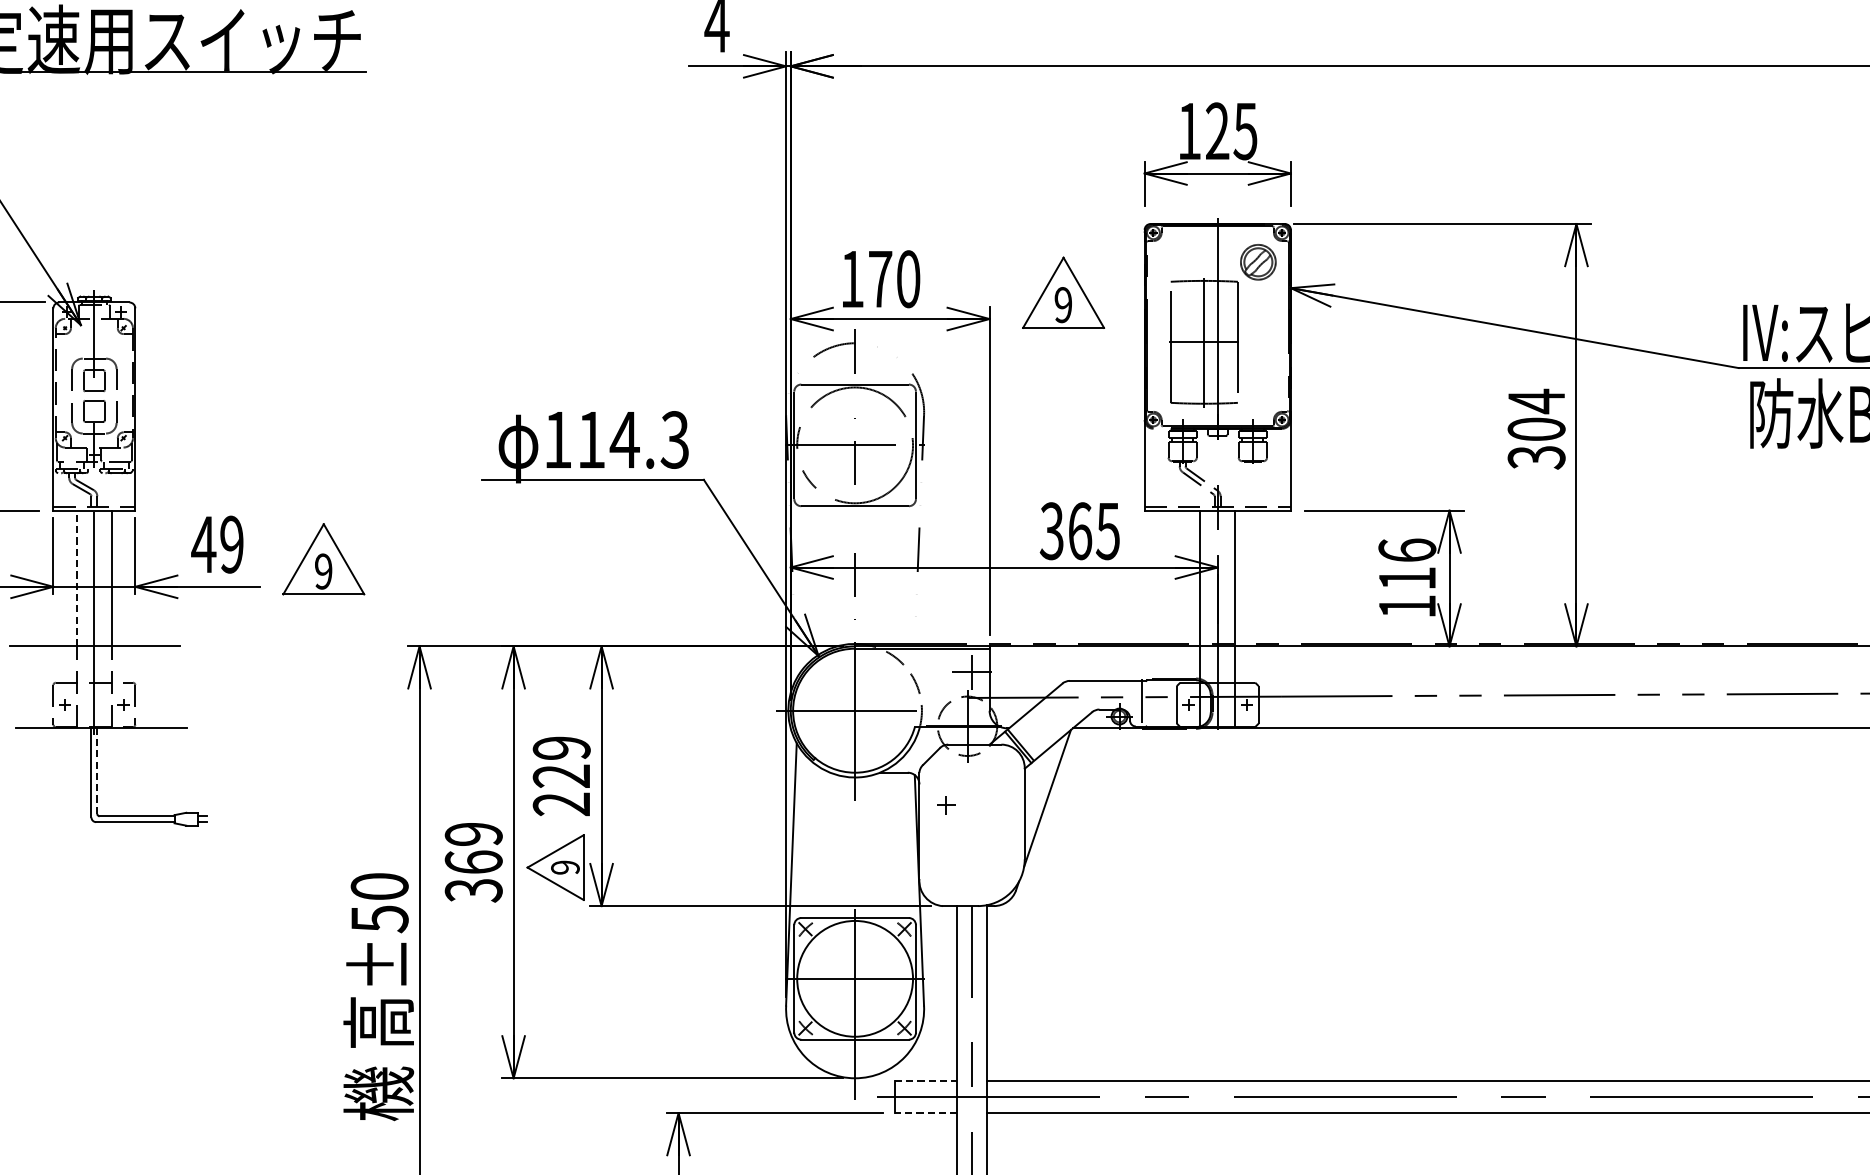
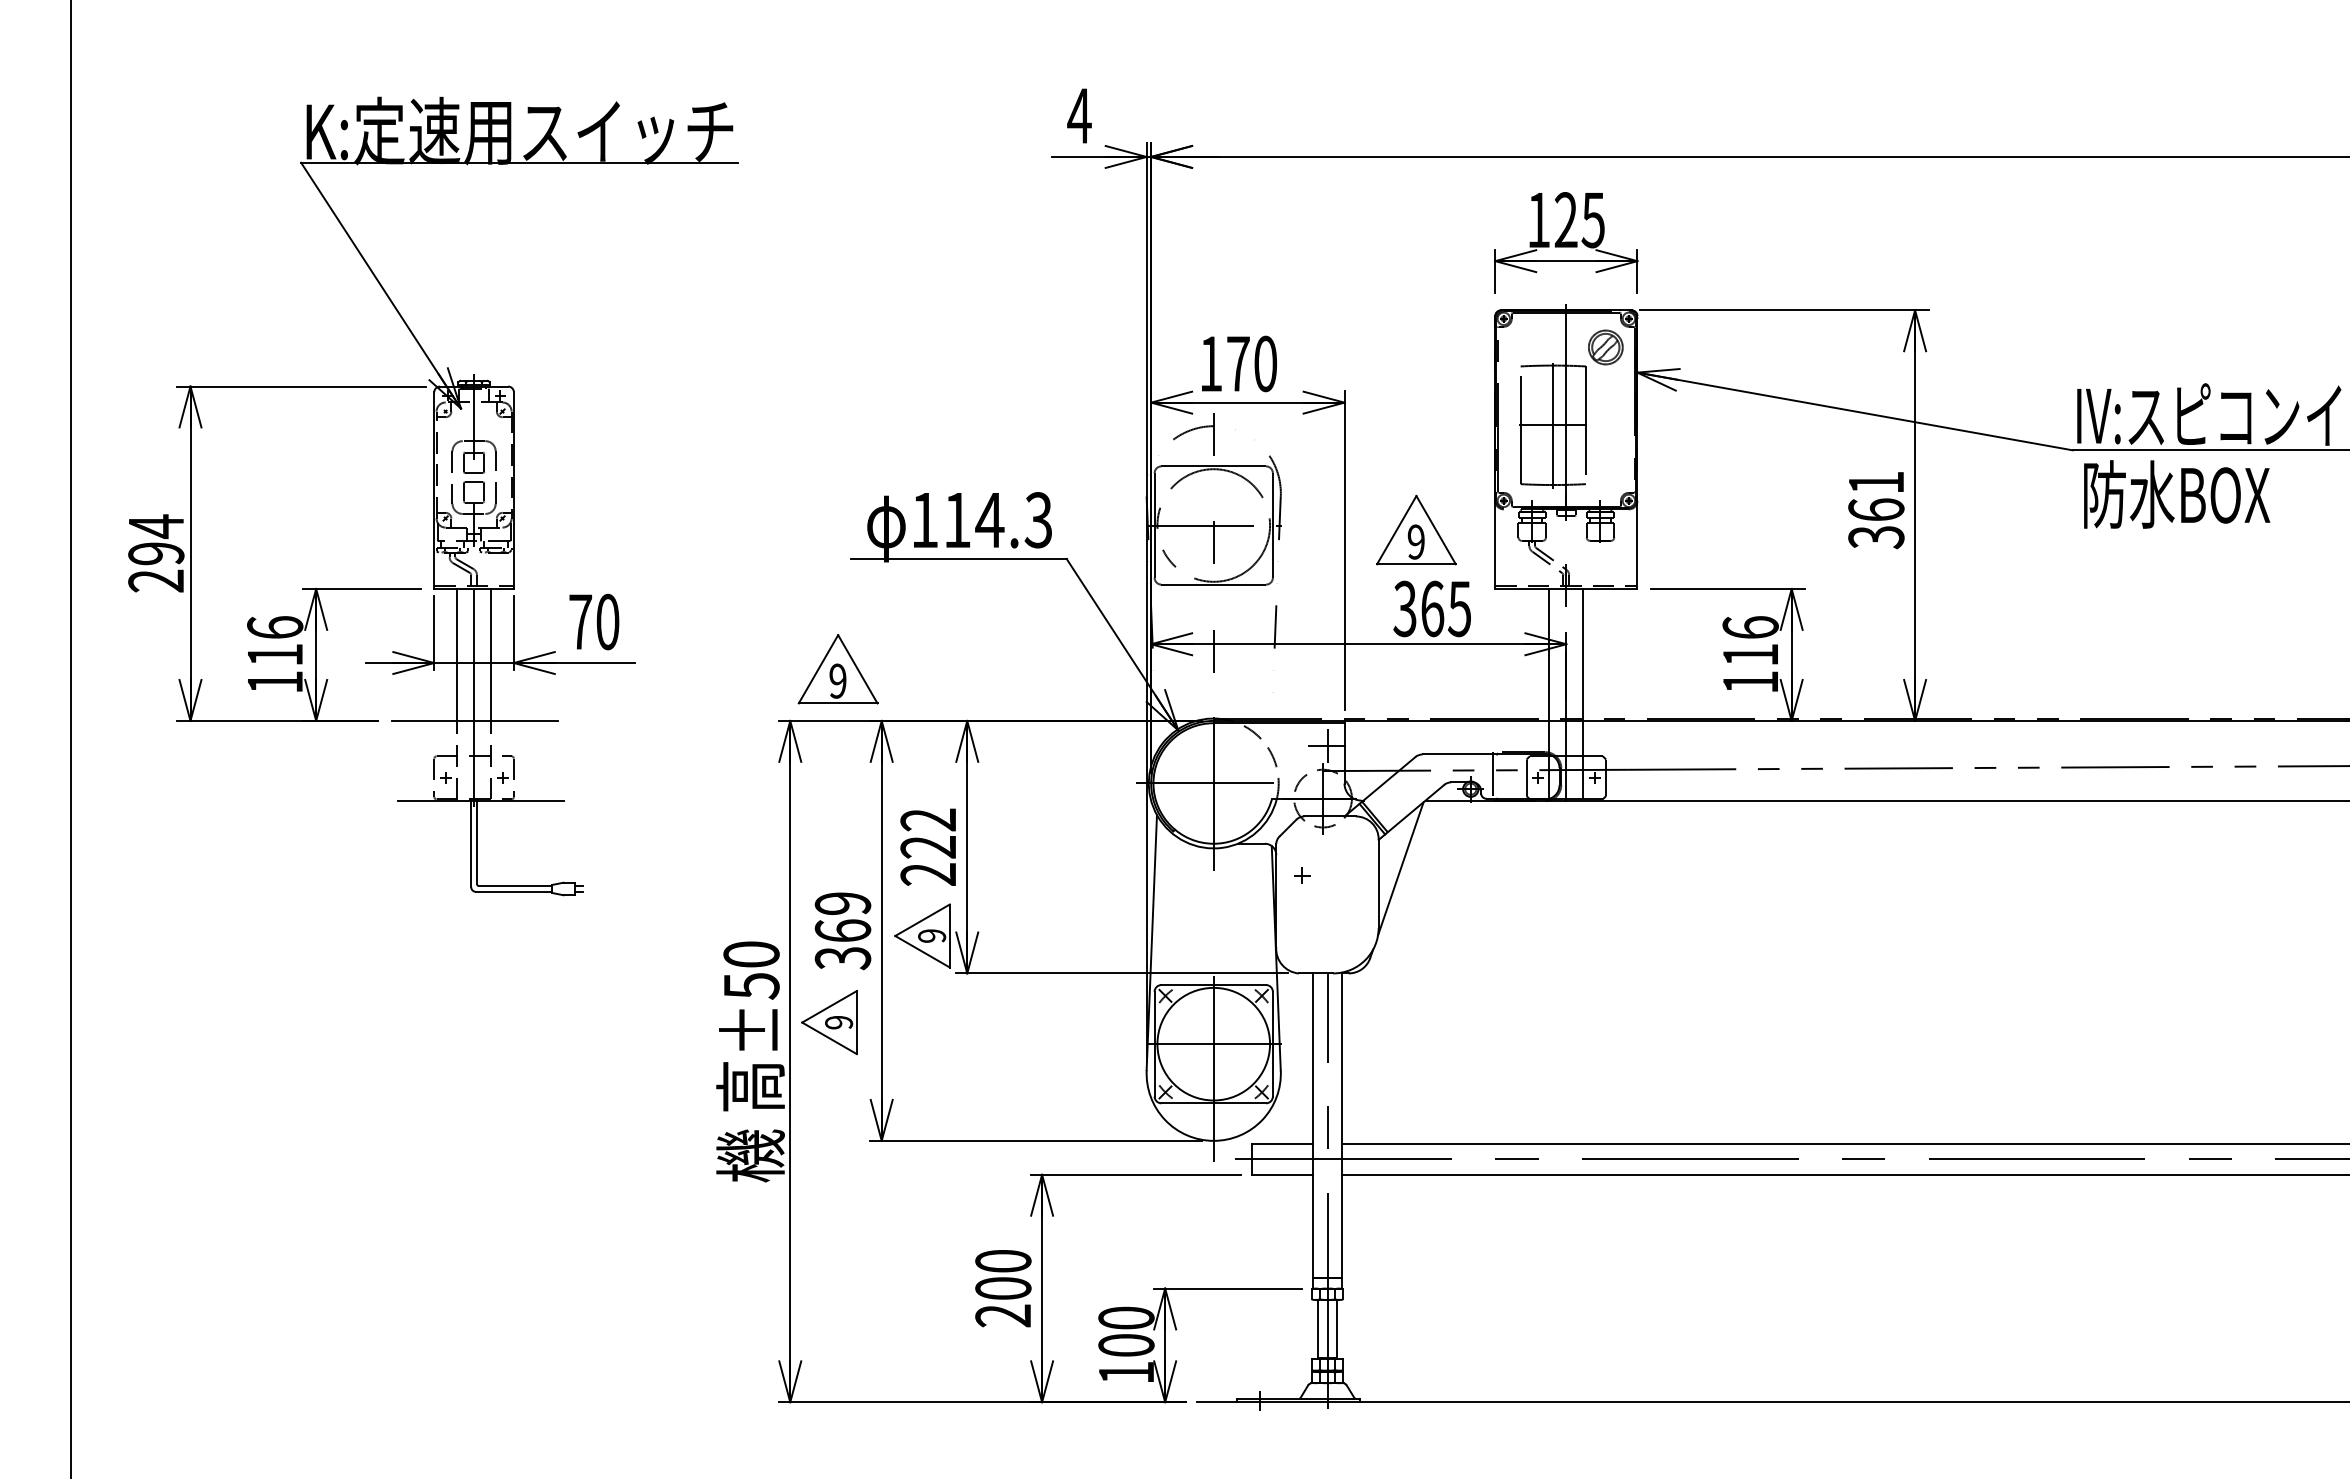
part: (1063, 292) -> (1416, 529), moved
text: (1536, 414) -> (1876, 495), 304 -> 361
text: (217, 544) -> (593, 621), 49 -> 70
part: (323, 559) -> (837, 669), moved
line: (77, 579) -> (457, 655), dashed -> solid
text: (561, 747) -> (928, 819), 229 -> 222
line: (96, 770) -> (476, 841), dashed -> solid
part: (459, 956) -> (829, 1022), added
line: (926, 1080) -> (1283, 1143), dashed -> solid
line: (925, 1112) -> (1282, 1174), dashed -> solid

